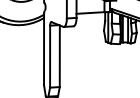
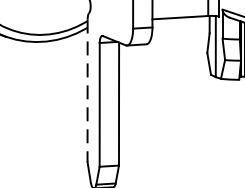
line: (44, 49) -> (88, 90), solid -> dashed

